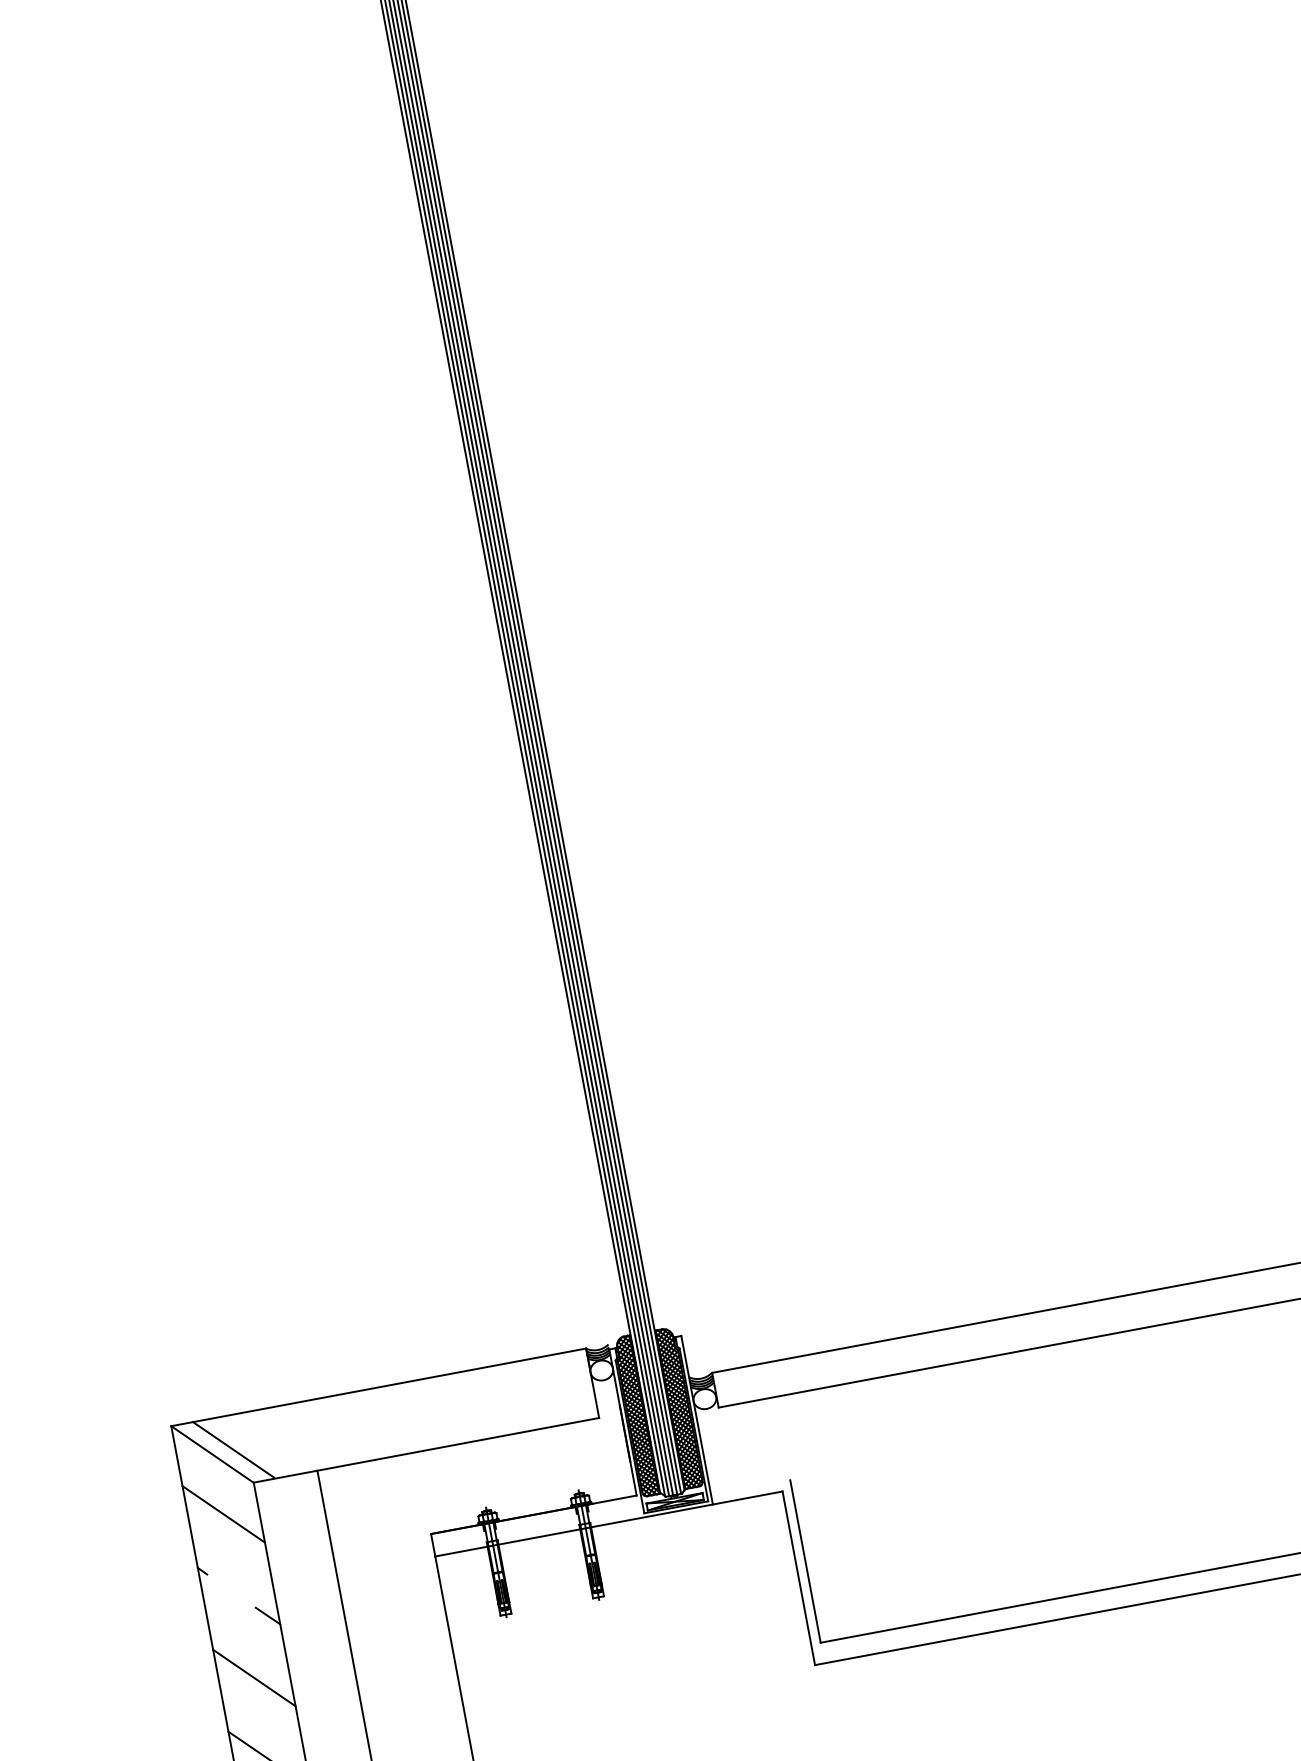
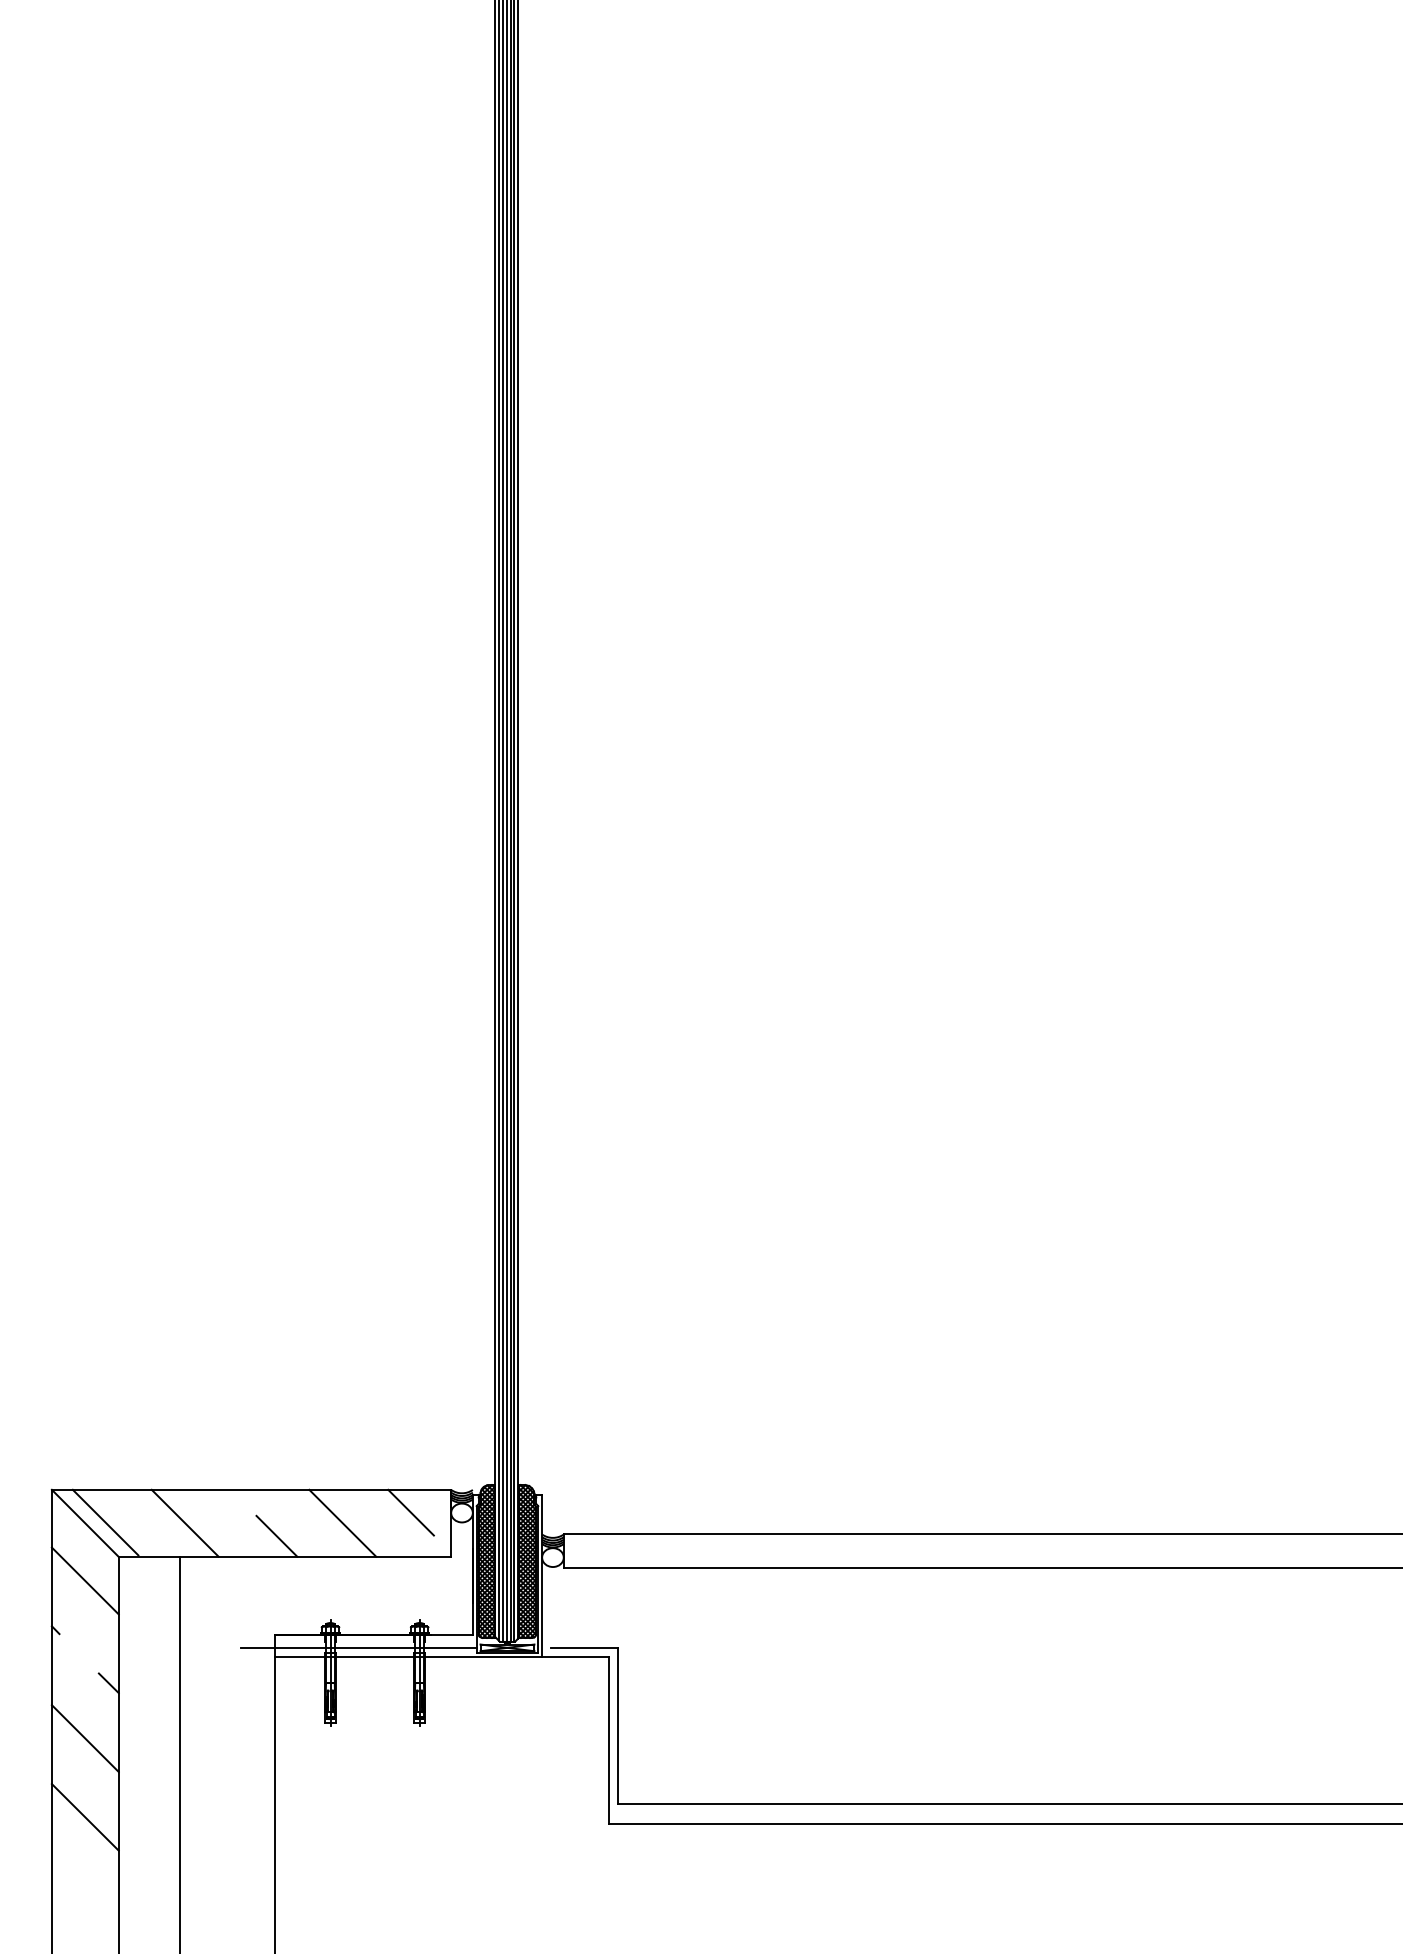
line: (548, 1380) -> (410, 1512), added
line: (479, 1403) -> (342, 1522), added
line: (413, 1429) -> (276, 1535), added
line: (315, 1434) -> (184, 1522), added
line: (755, 1486) -> (584, 1647), added
line: (520, 1530) -> (358, 1647), added

